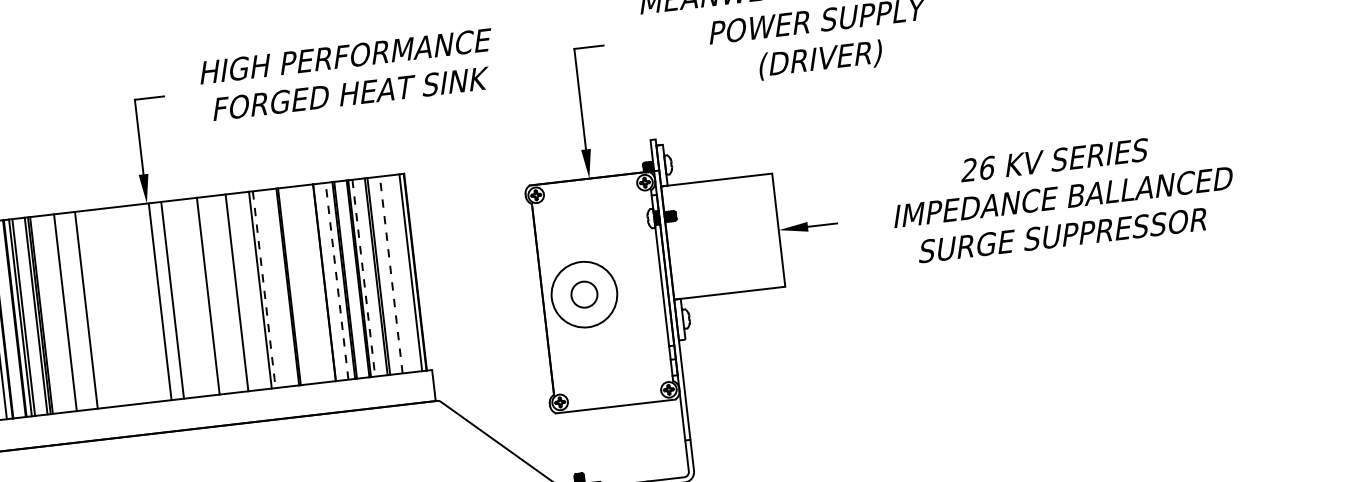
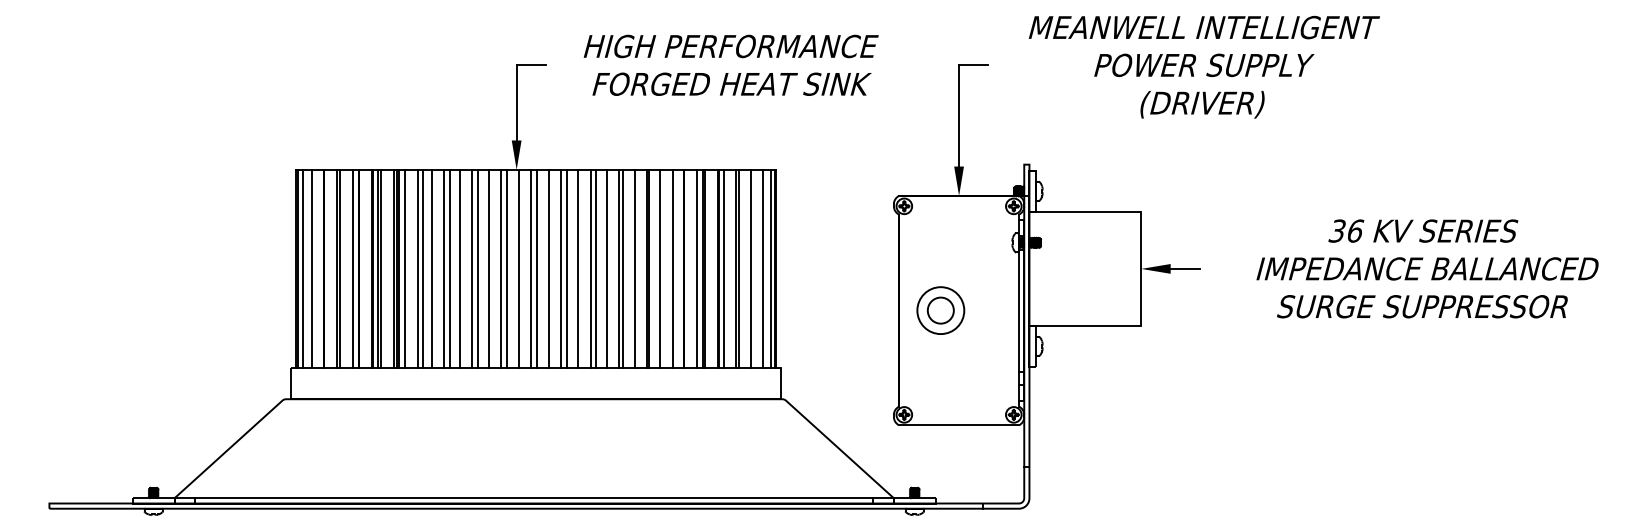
text: (968, 169) -> (1336, 230), 26 -> 36
line: (402, 273) -> (762, 268), added
line: (391, 274) -> (751, 268), dashed -> solid
line: (363, 278) -> (723, 269), dashed -> solid
line: (336, 280) -> (696, 268), dashed -> solid
line: (313, 283) -> (672, 268), added
line: (301, 285) -> (660, 268), added
line: (275, 288) -> (634, 268), added
line: (264, 290) -> (623, 269), dashed -> solid
line: (247, 291) -> (606, 268), added
line: (231, 293) -> (590, 268), added
line: (219, 294) -> (578, 268), added
circle: (584, 294) -> (940, 310), size x0.71
line: (202, 296) -> (561, 268), added
line: (189, 297) -> (548, 268), added
line: (178, 299) -> (537, 268), added
line: (149, 302) -> (507, 268), added
line: (143, 303) -> (501, 268), added
line: (130, 304) -> (488, 268), added
line: (114, 306) -> (472, 268), added
line: (119, 306) -> (477, 268), added
line: (101, 308) -> (459, 268), added
line: (91, 309) -> (449, 268), added
line: (73, 311) -> (431, 268), added
line: (59, 312) -> (417, 268), added
line: (47, 314) -> (405, 268), added

